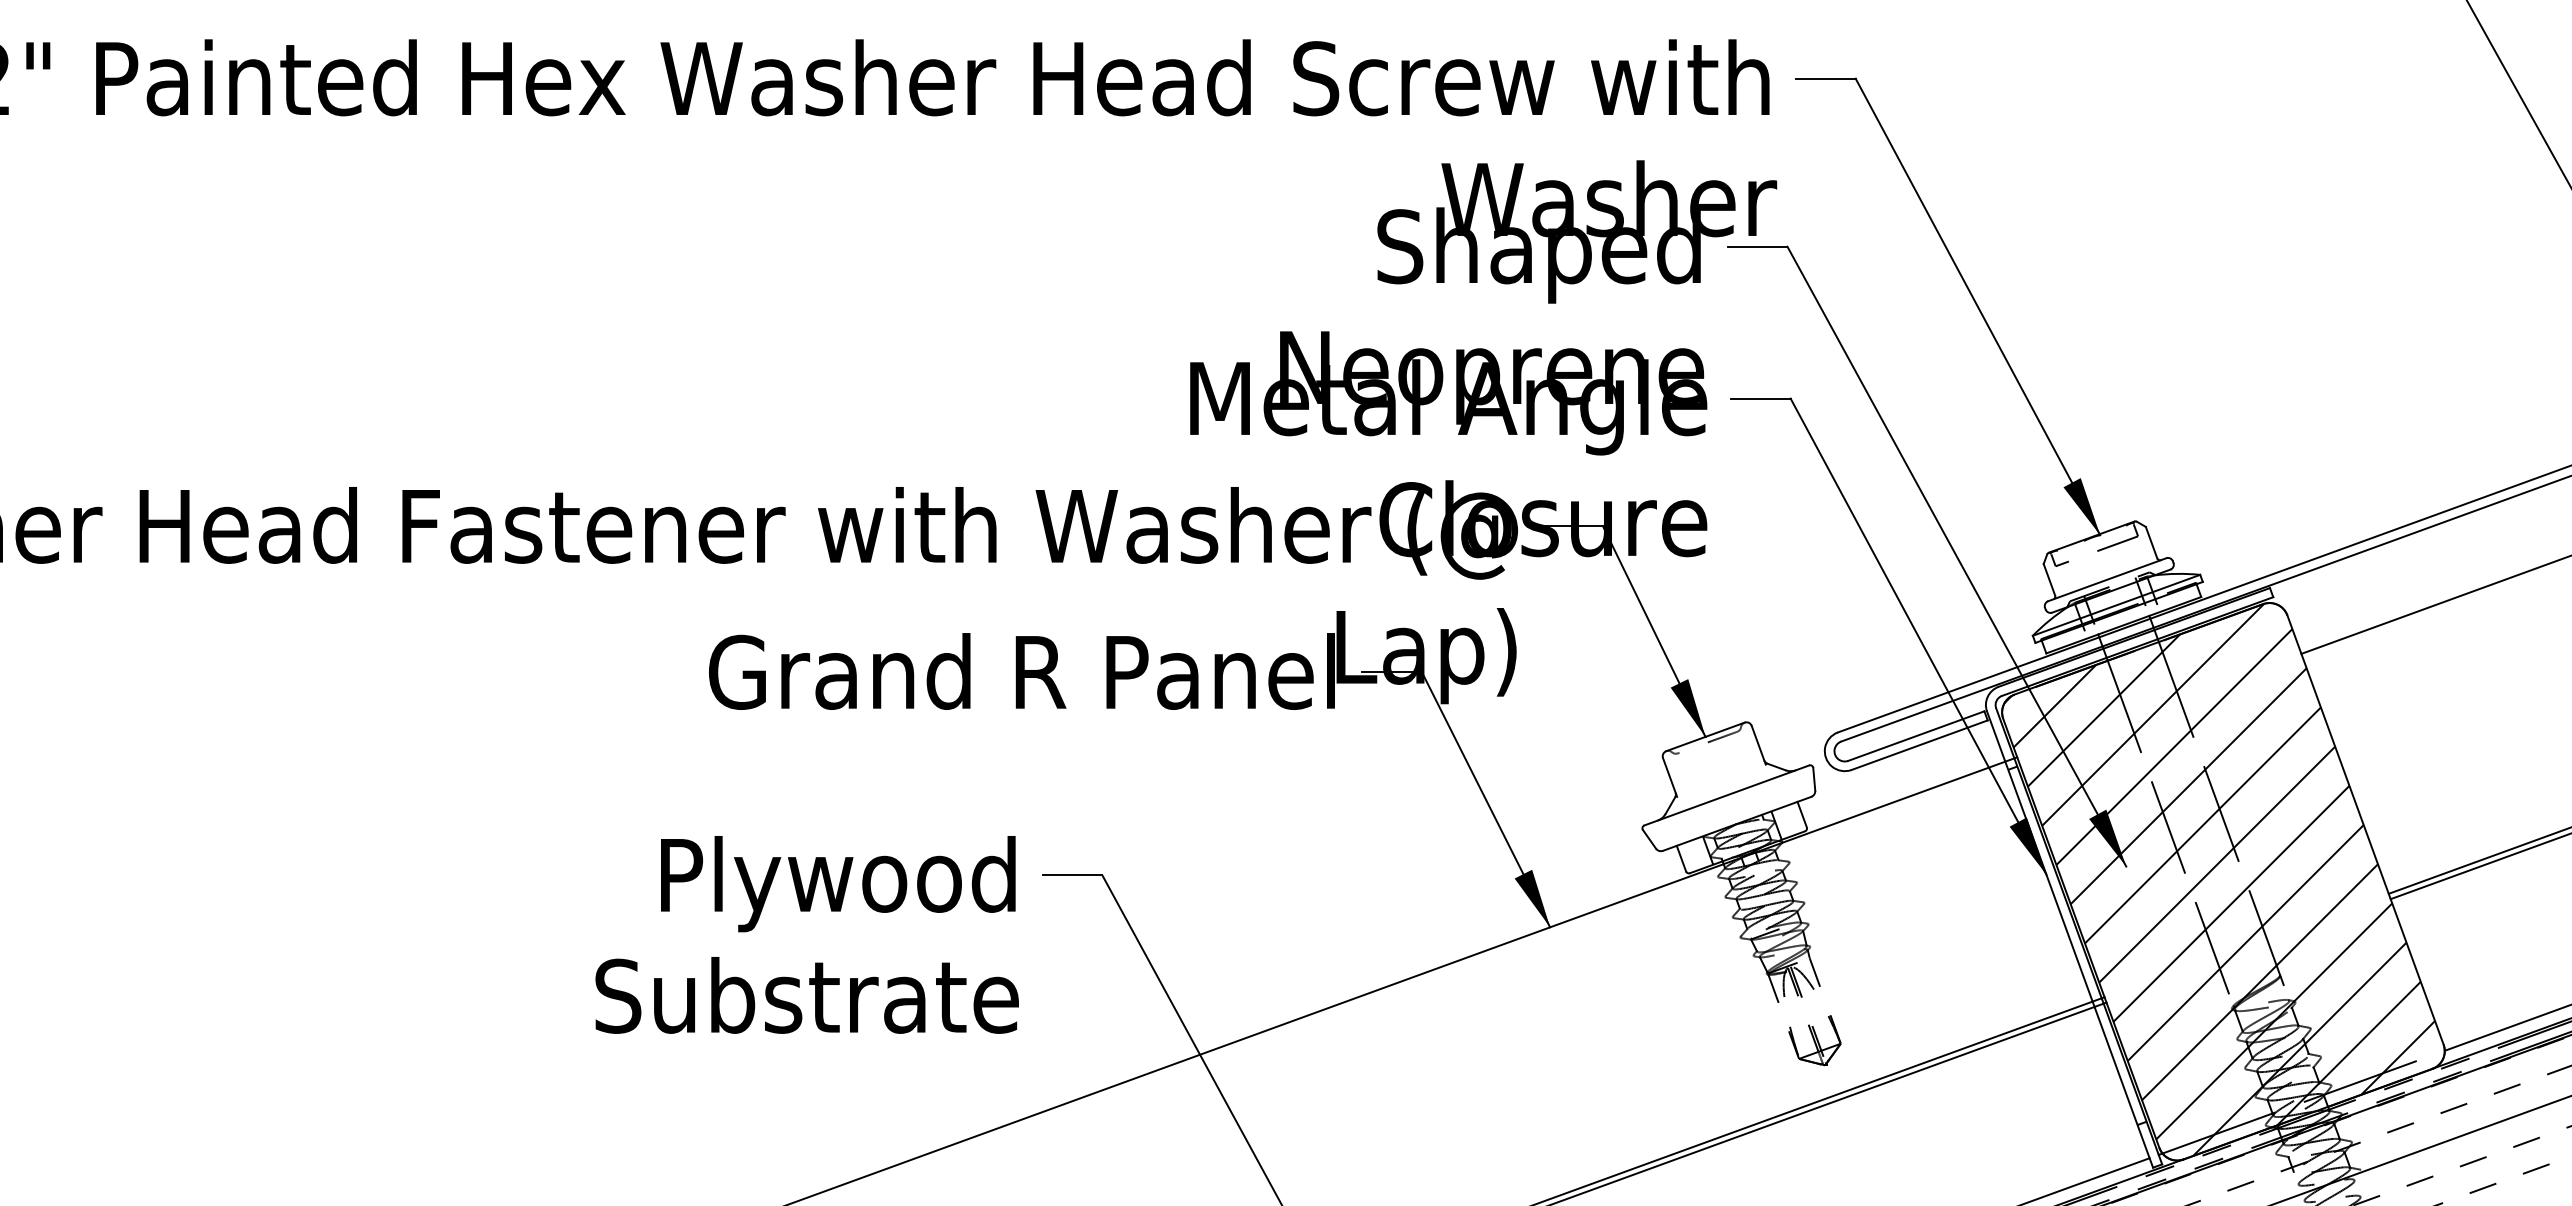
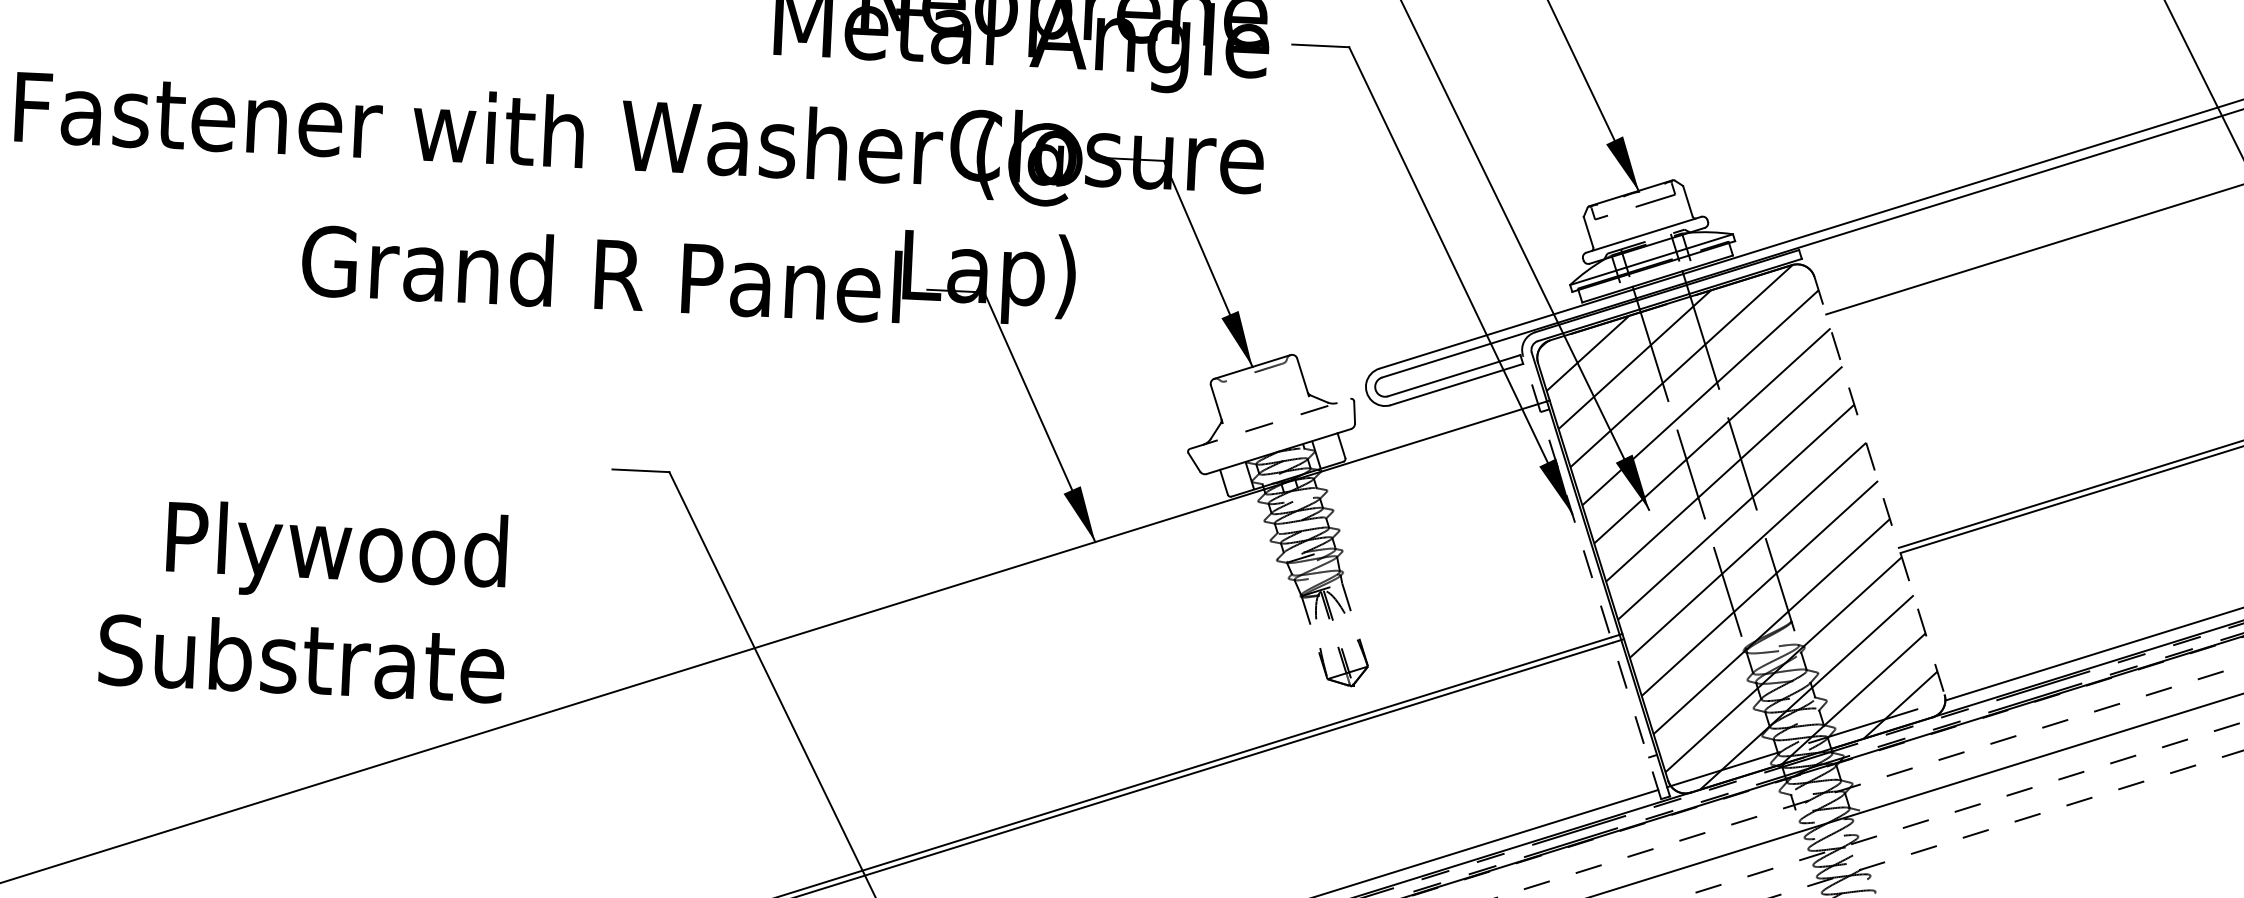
line: (1726, 795) -> (1269, 423), solid -> dashed
line: (2365, 830) -> (1879, 486), solid -> dashed
text: (806, 934) -> (304, 599), moved
line: (2070, 939) -> (1592, 577), solid -> dashed

